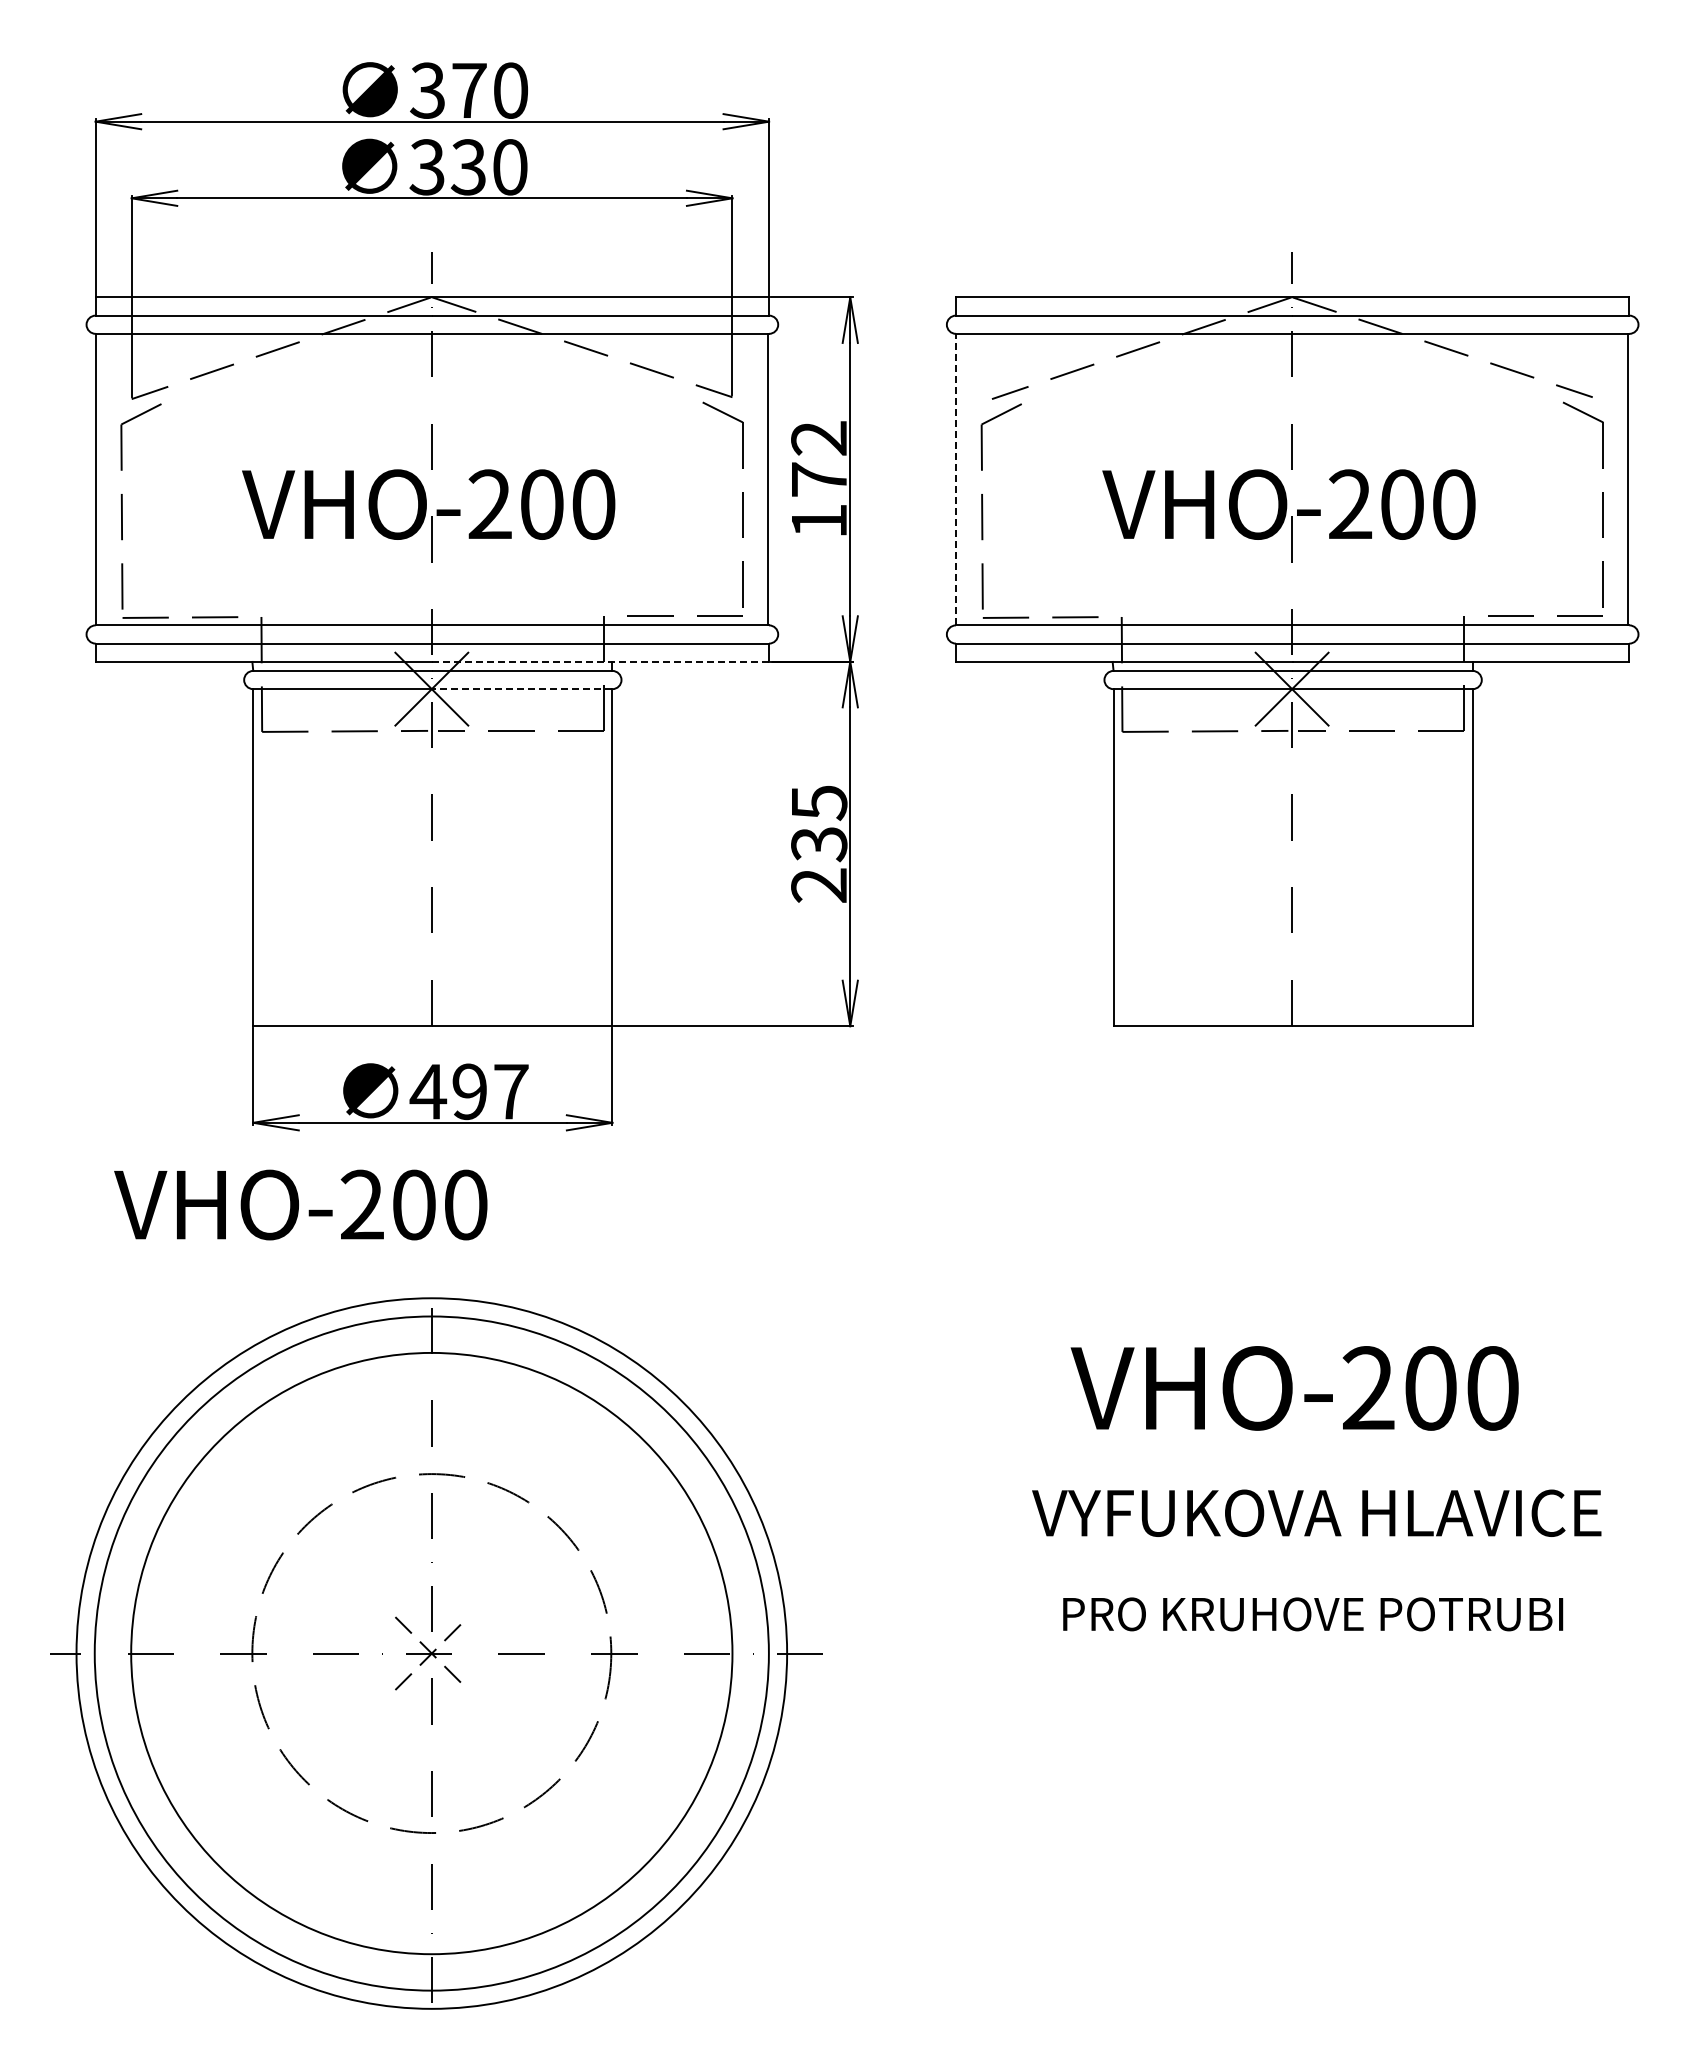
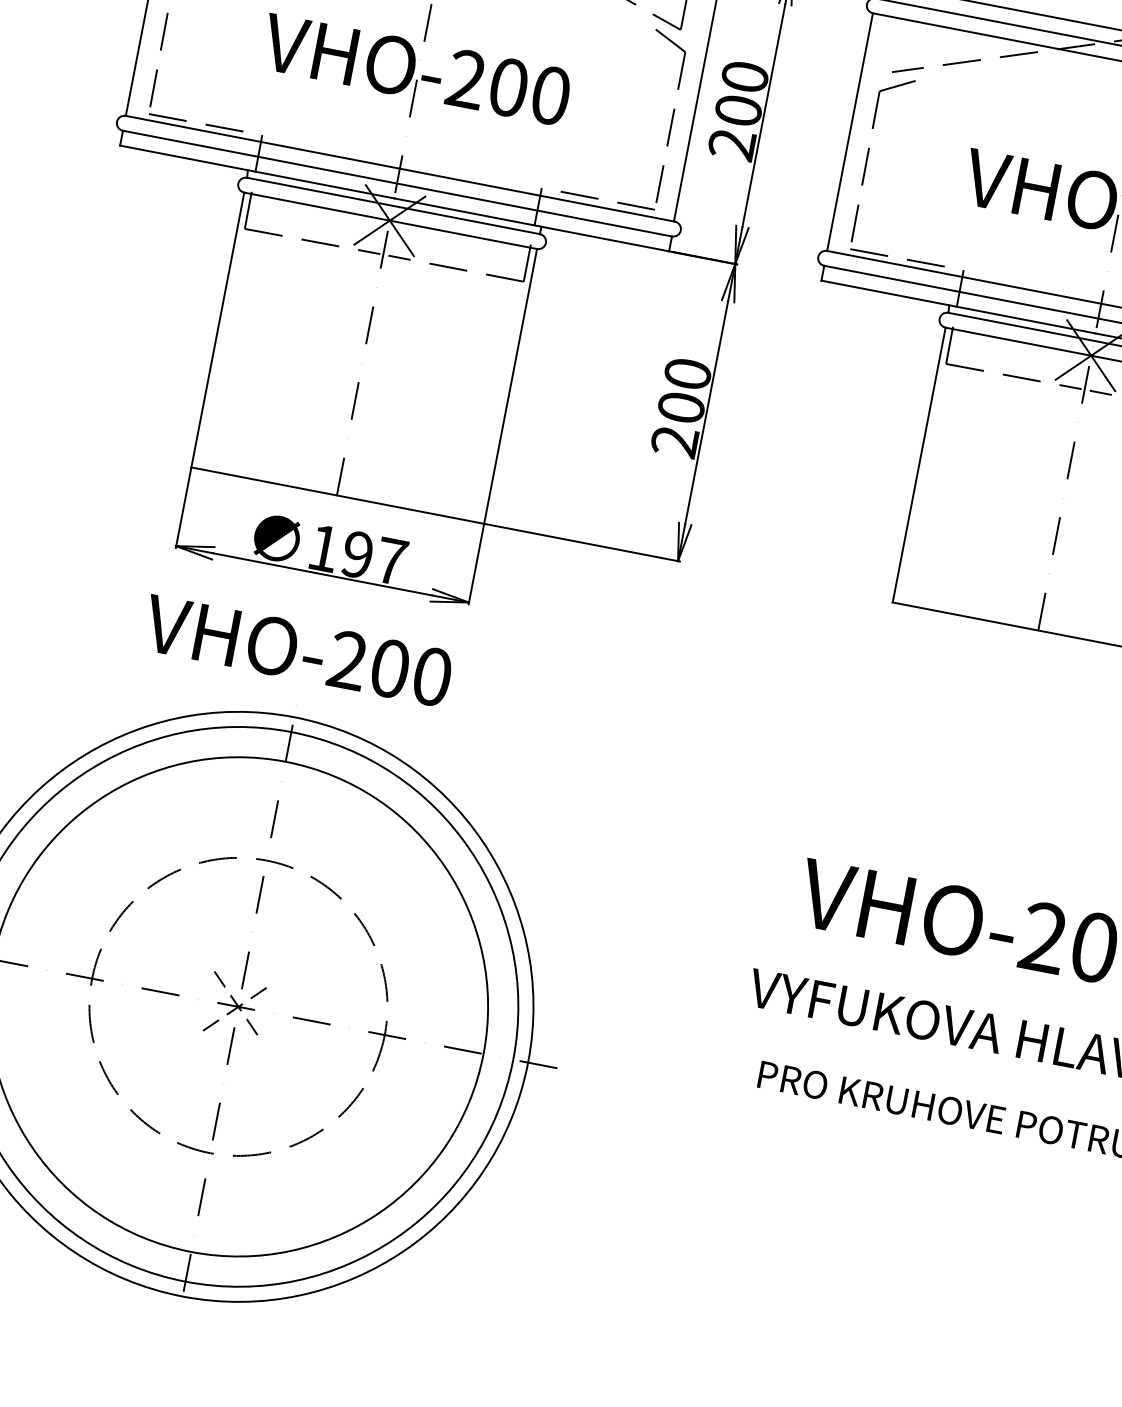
text: (819, 479) -> (738, 110), 172 -> 200
line: (955, 479) -> (849, 131), dashed -> solid
line: (600, 661) -> (531, 224), dashed -> solid
line: (522, 689) -> (463, 235), dashed -> solid
text: (819, 823) -> (684, 391), 235 -> 200
text: (428, 1091) -> (323, 548), 497 -> 197
text: (300, 1204) -> (297, 650), moved

